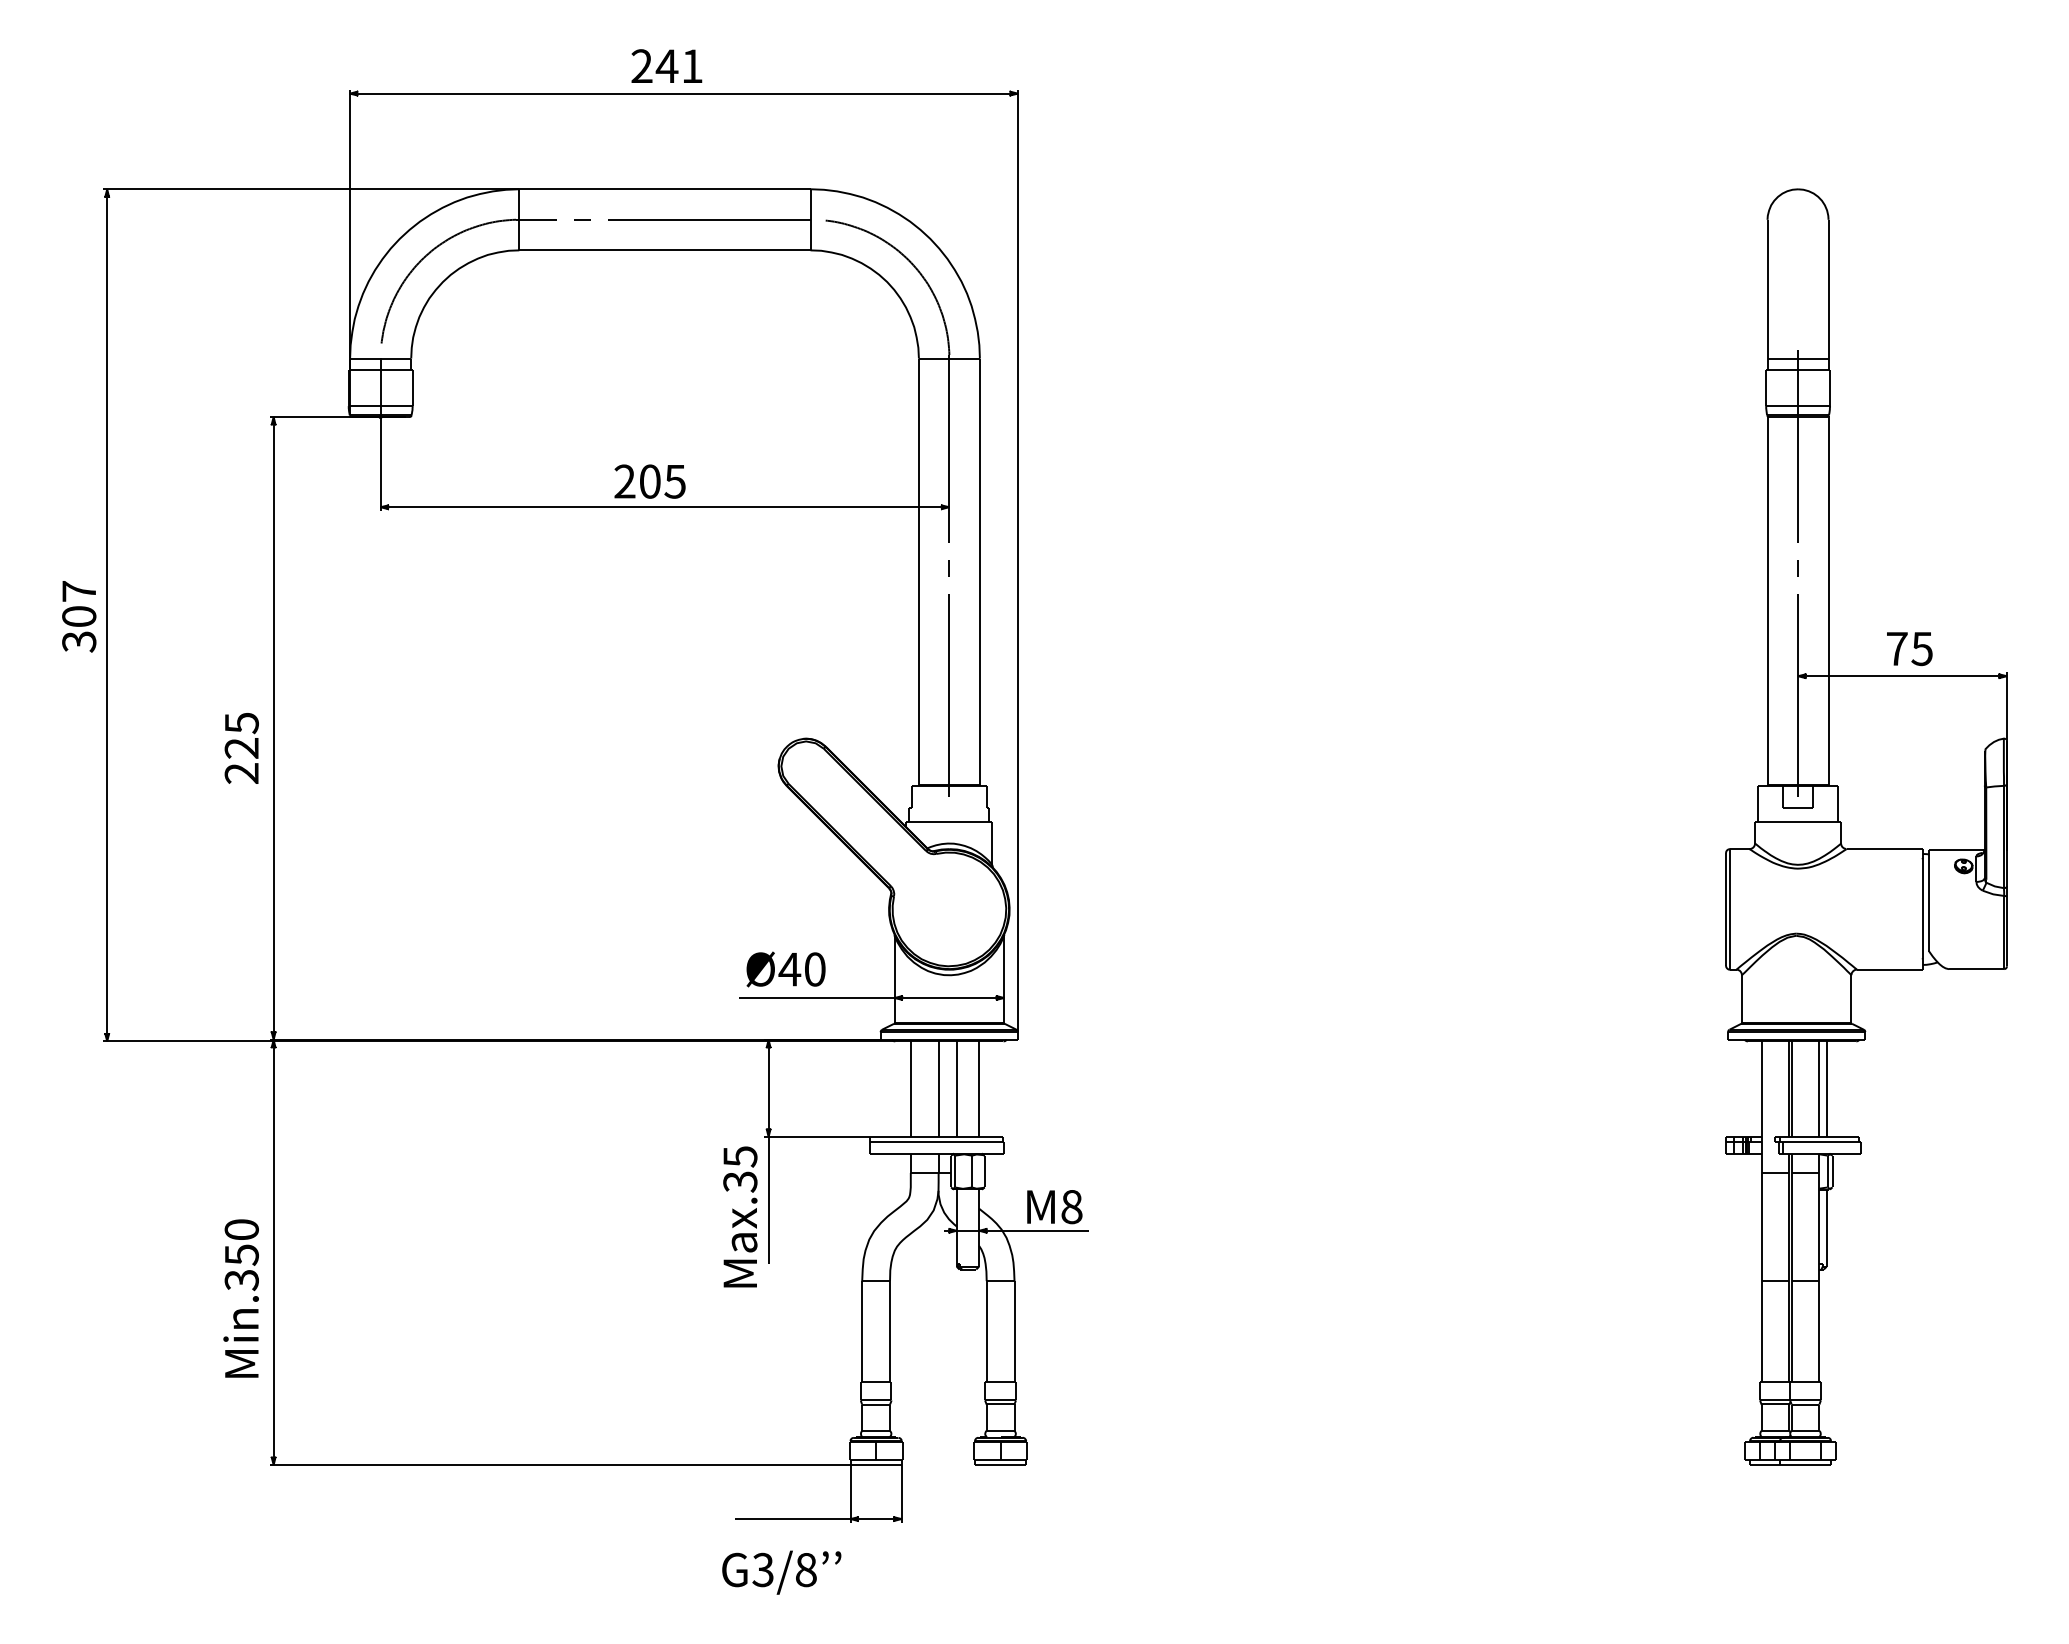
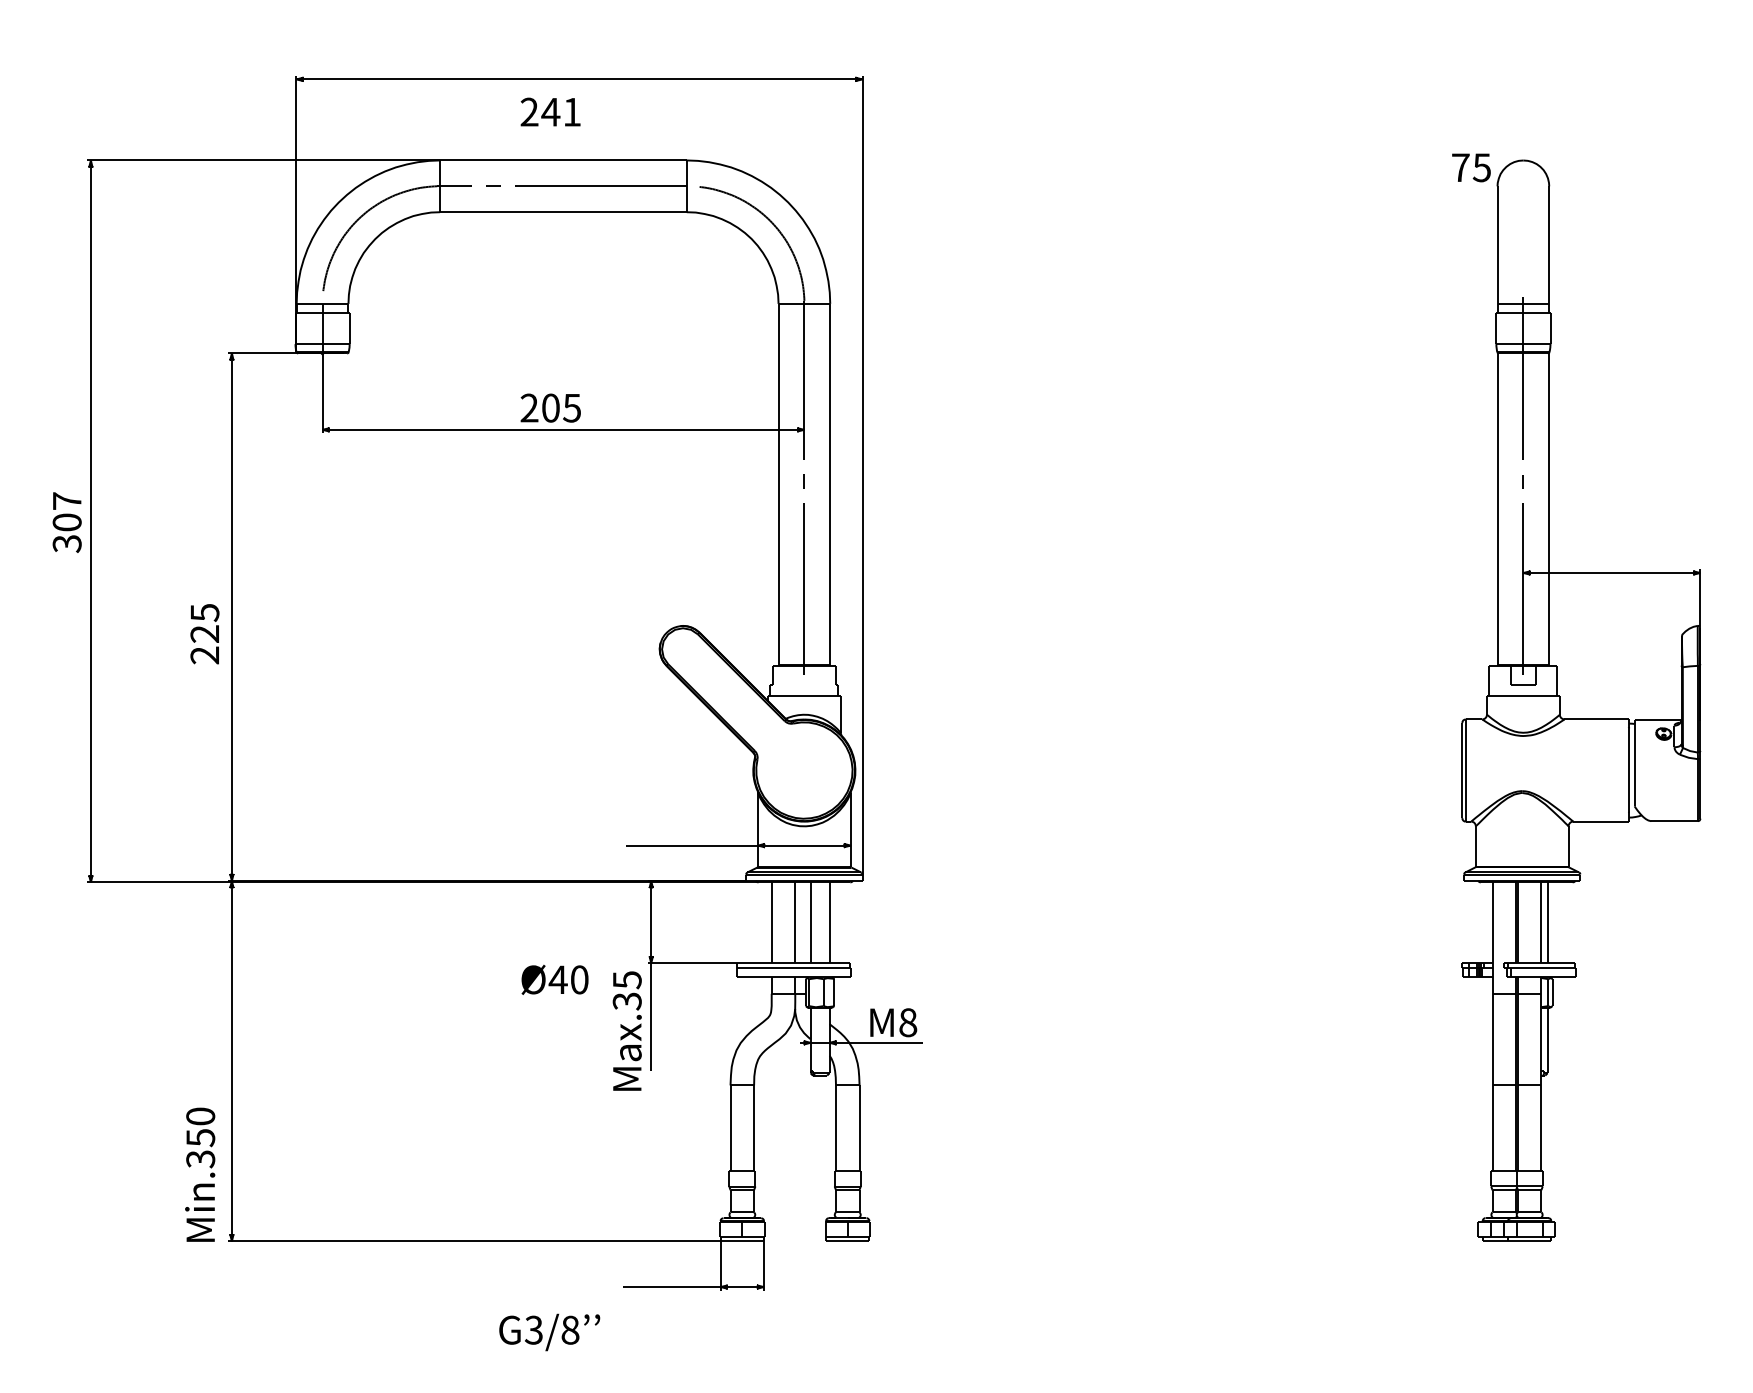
text: (666, 65) -> (550, 111), moved
text: (1909, 649) -> (1471, 168), moved
text: (785, 969) -> (554, 979), moved
text: (240, 1298) -> (199, 1174), moved
text: (781, 1572) -> (549, 1332), moved

